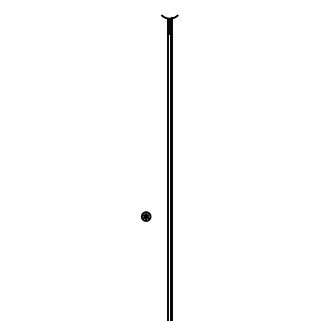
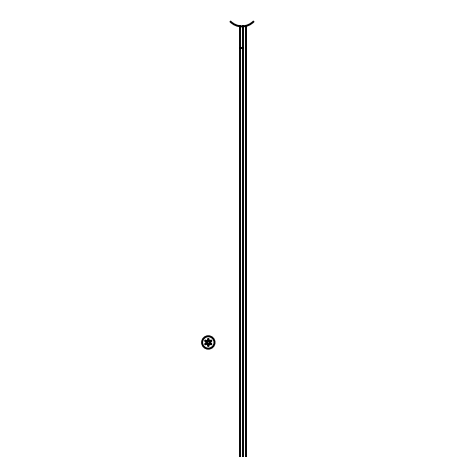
part: (146, 216) -> (208, 342), moved

